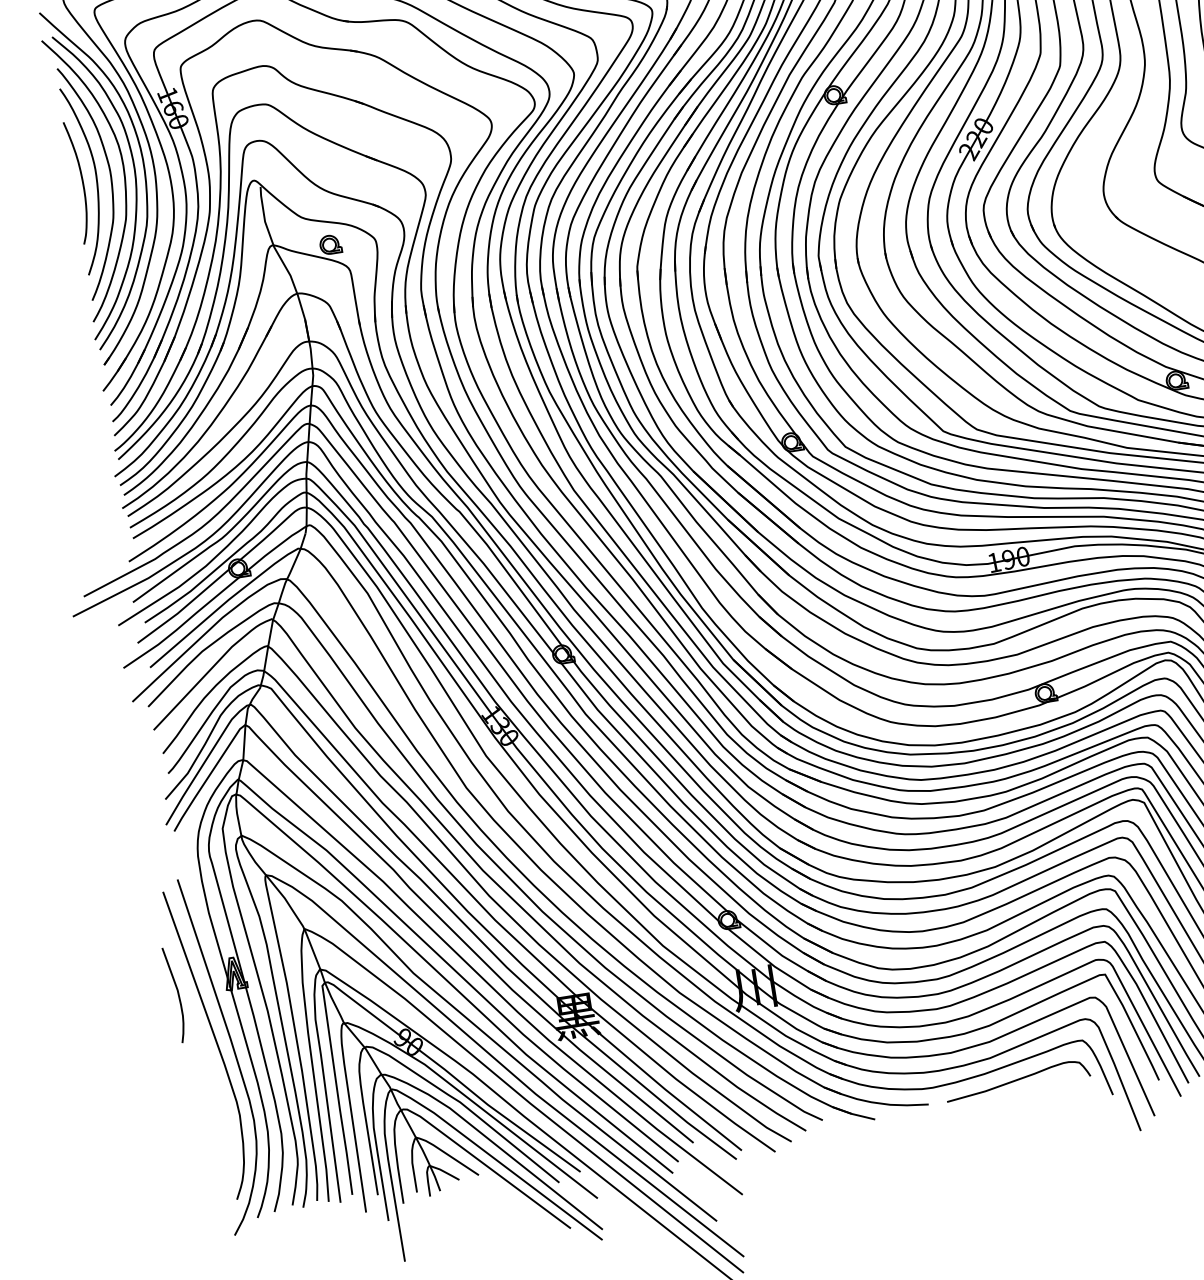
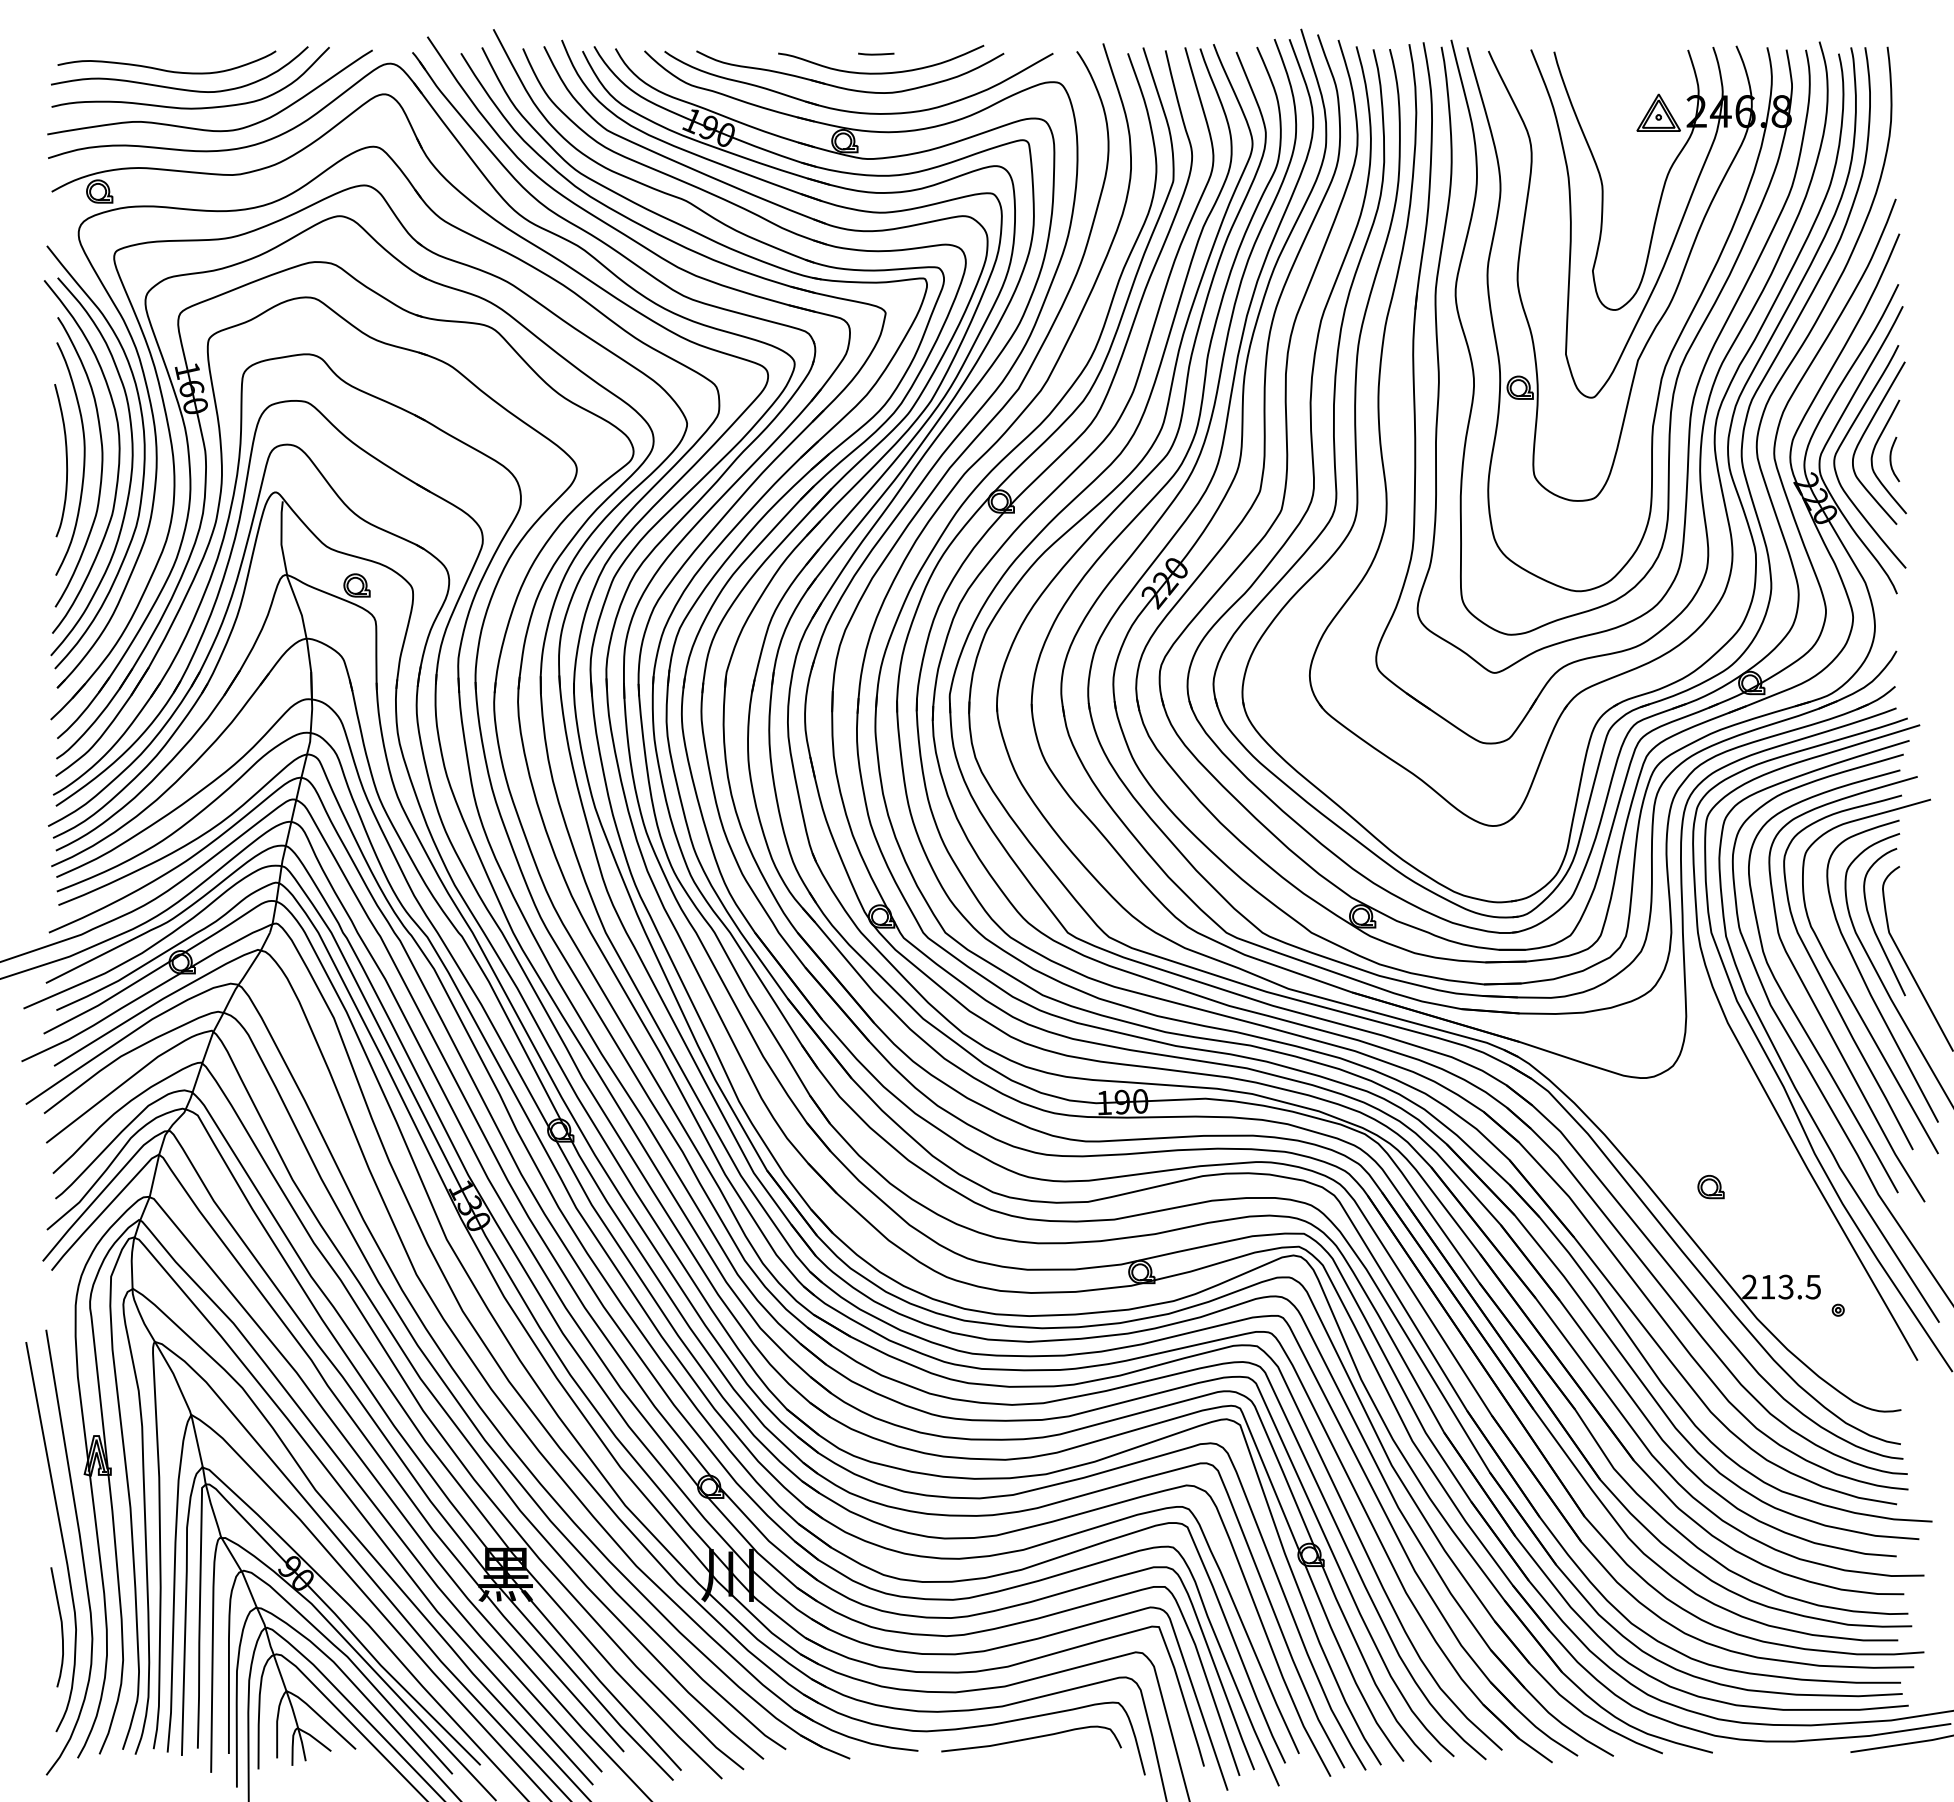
curve: (178, 994) -> (61, 1627), moved

